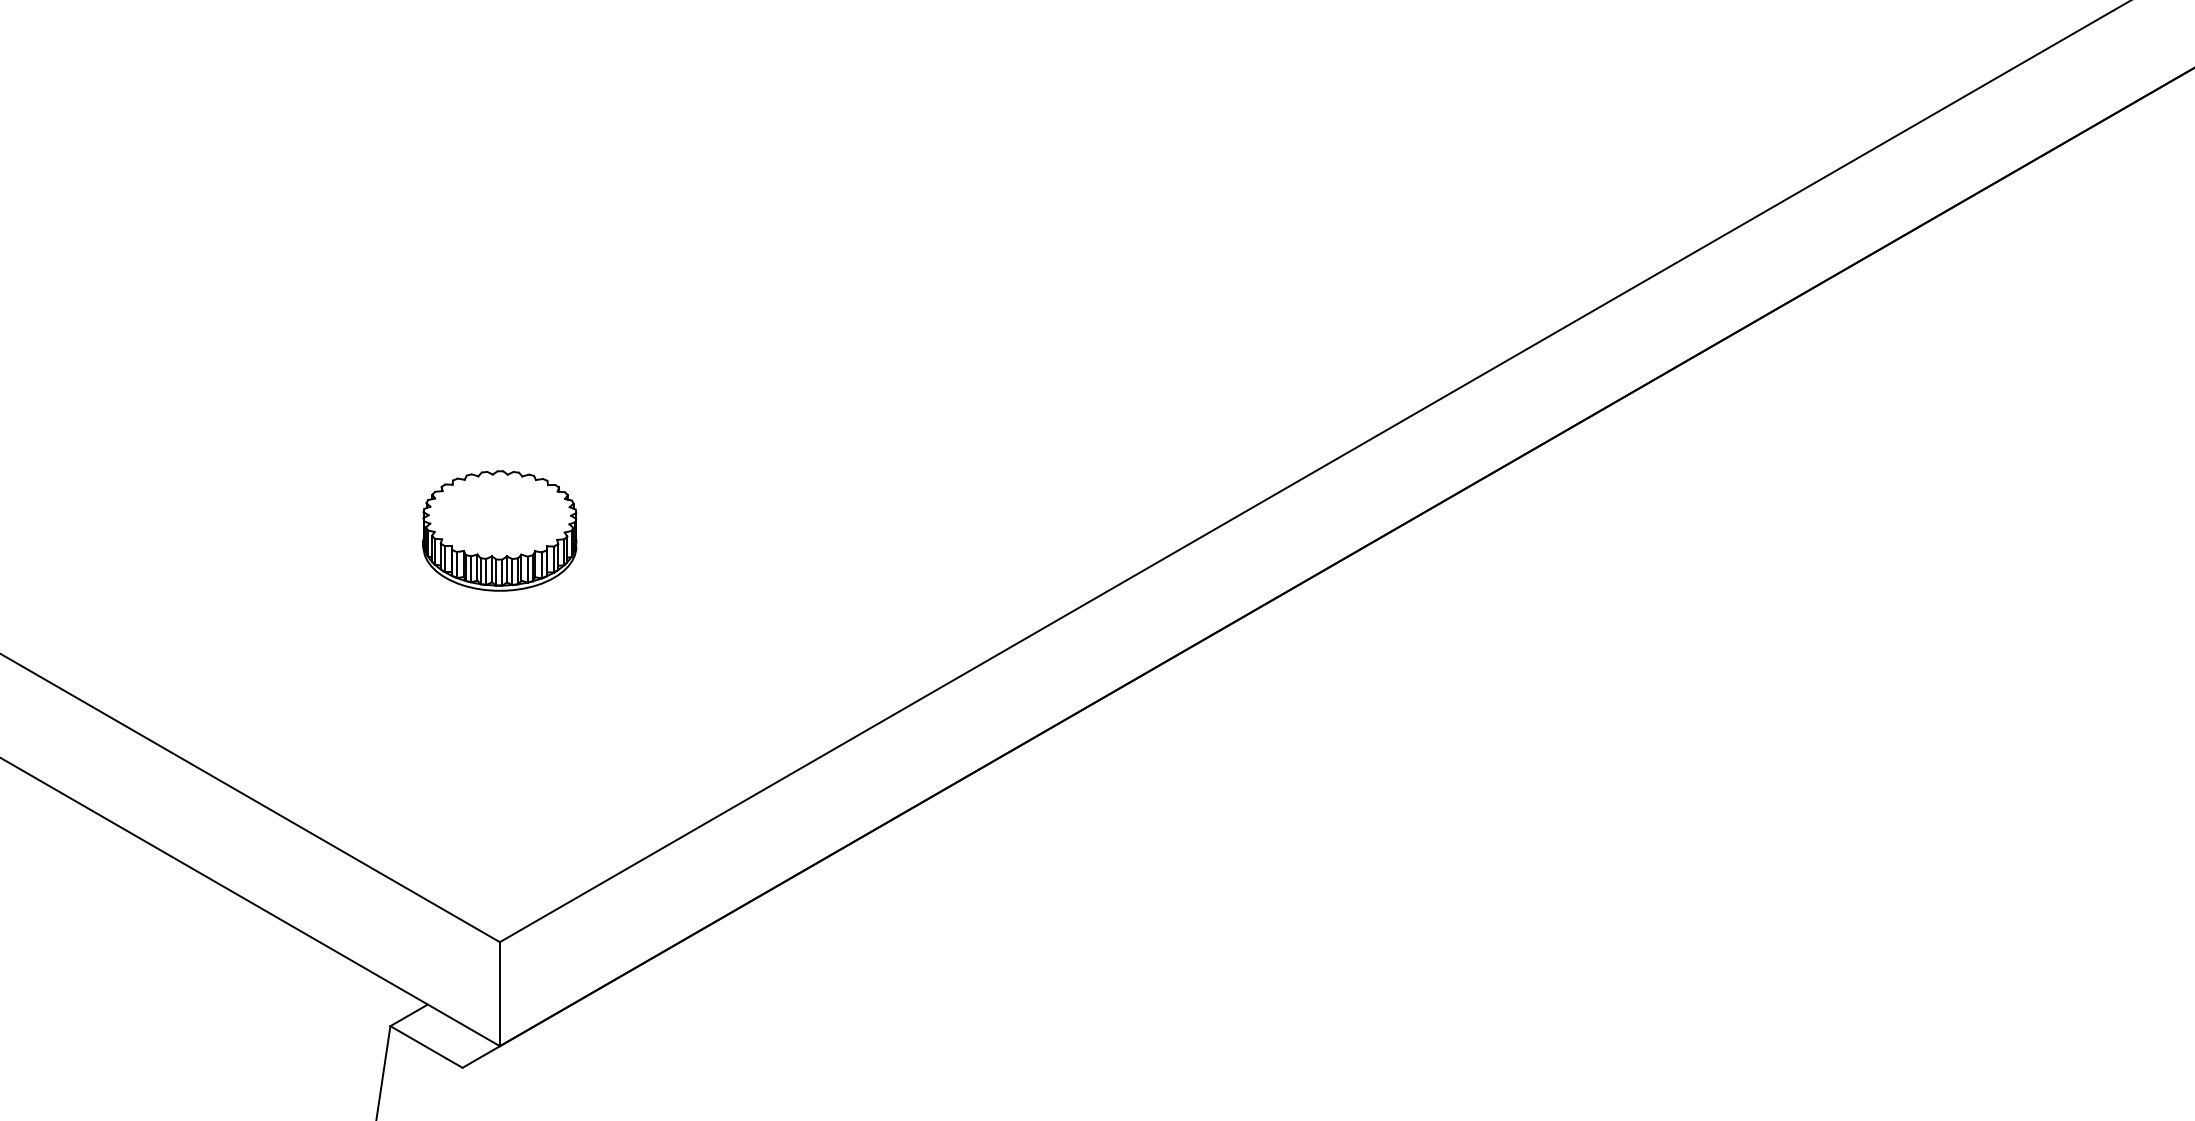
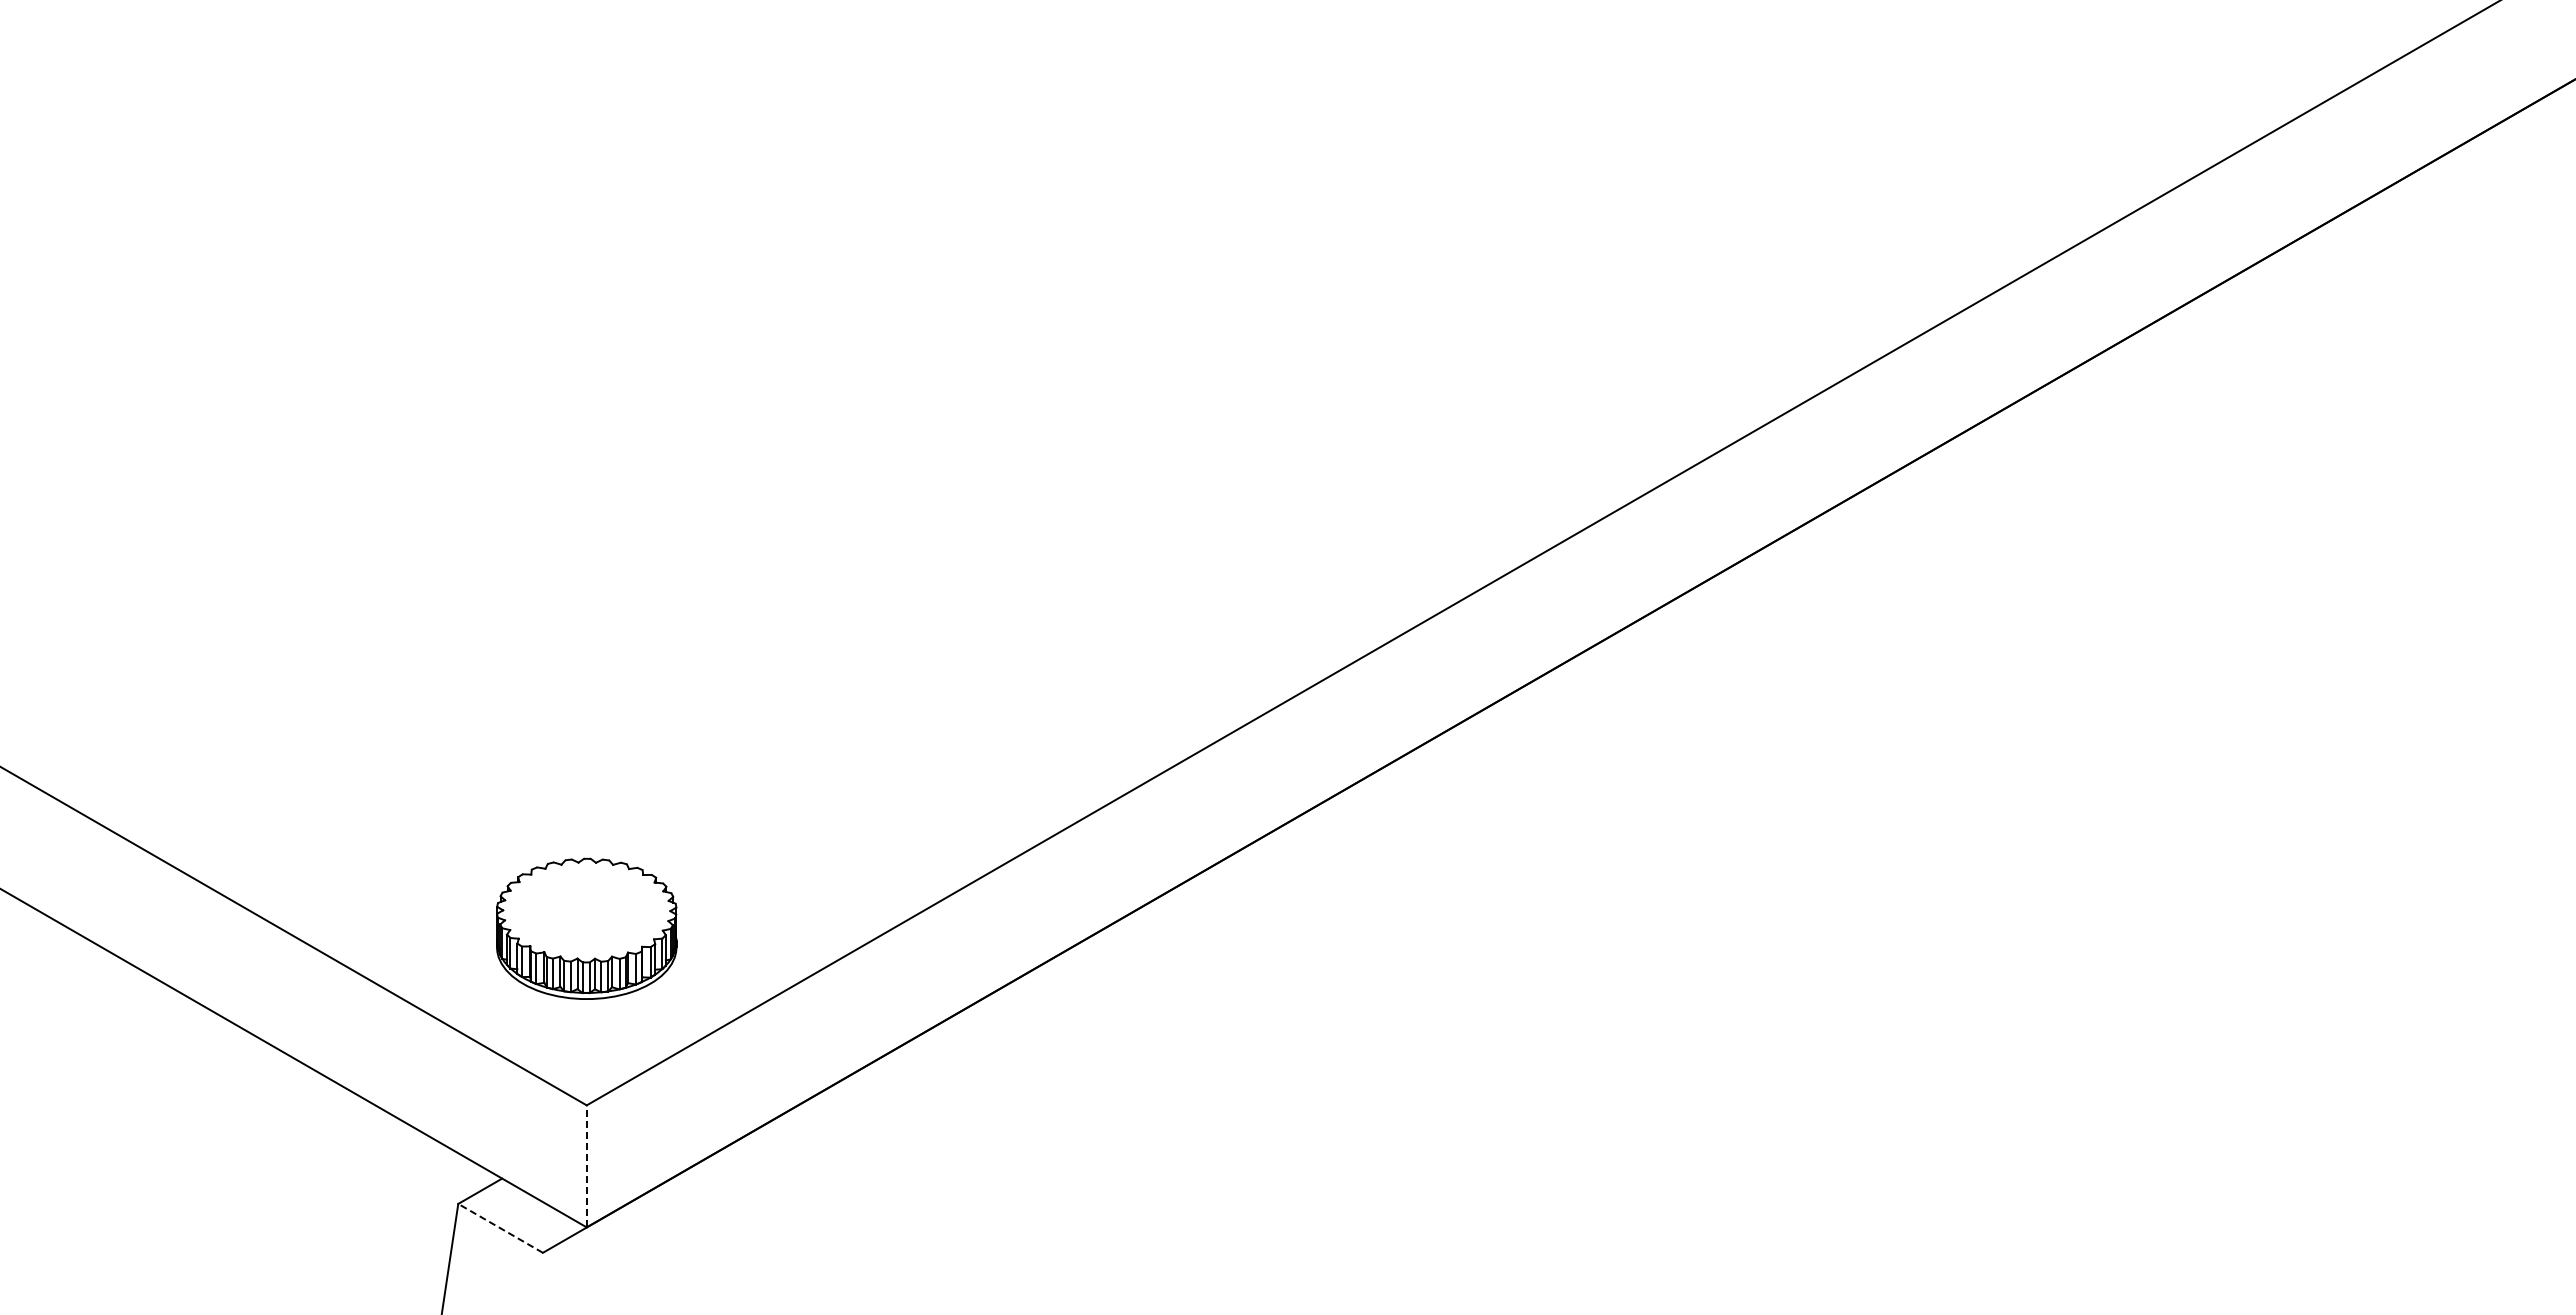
part: (499, 530) -> (586, 928), moved
line: (499, 993) -> (586, 1165), solid -> dashed
line: (426, 1047) -> (500, 1228), solid -> dashed

